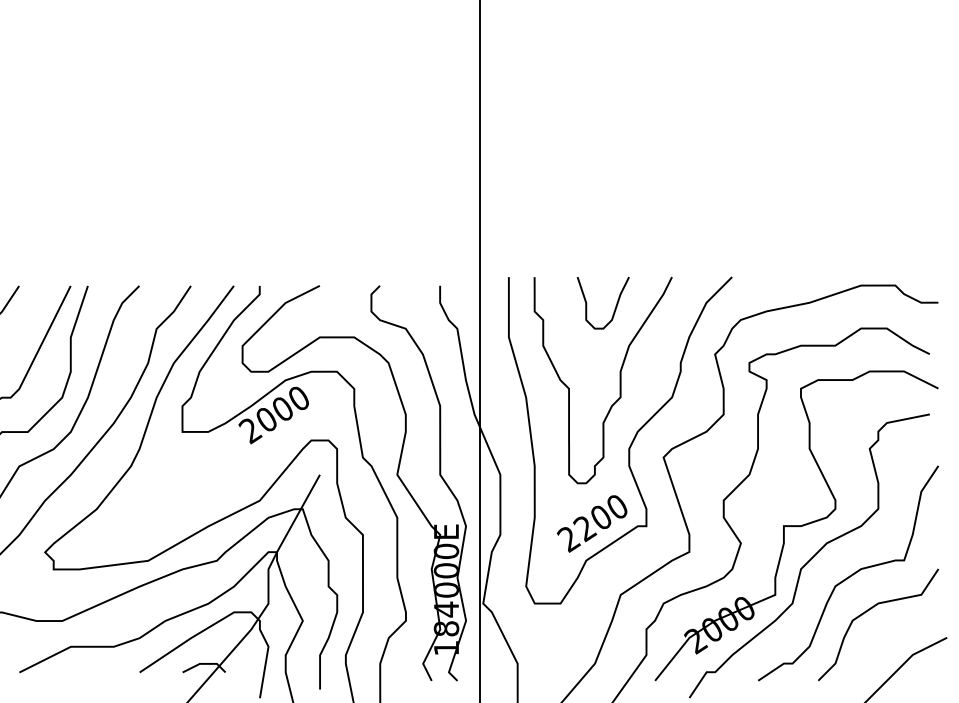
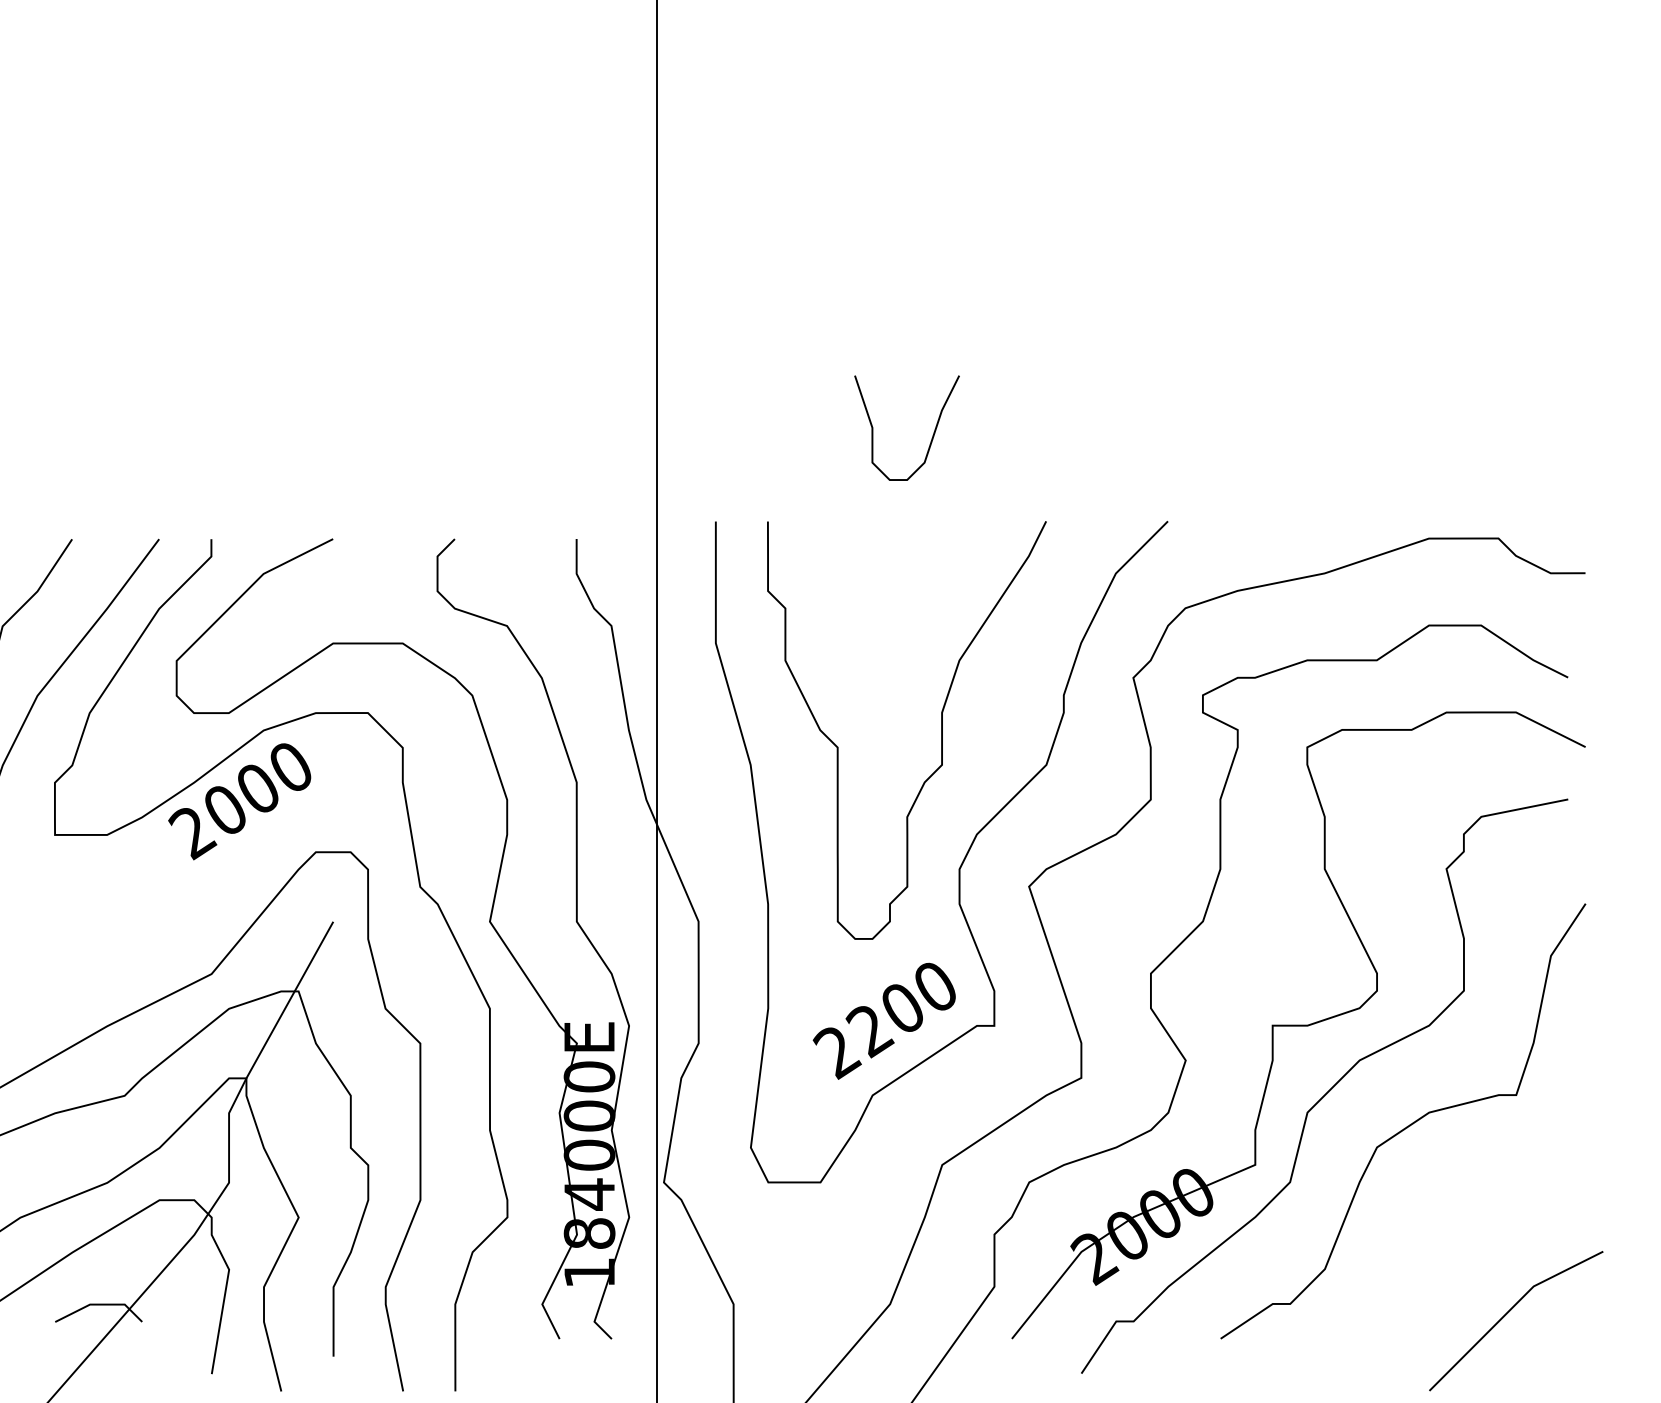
curve: (615, 305) -> (931, 433), moved
curve: (868, 611) -> (1443, 1198), removed

